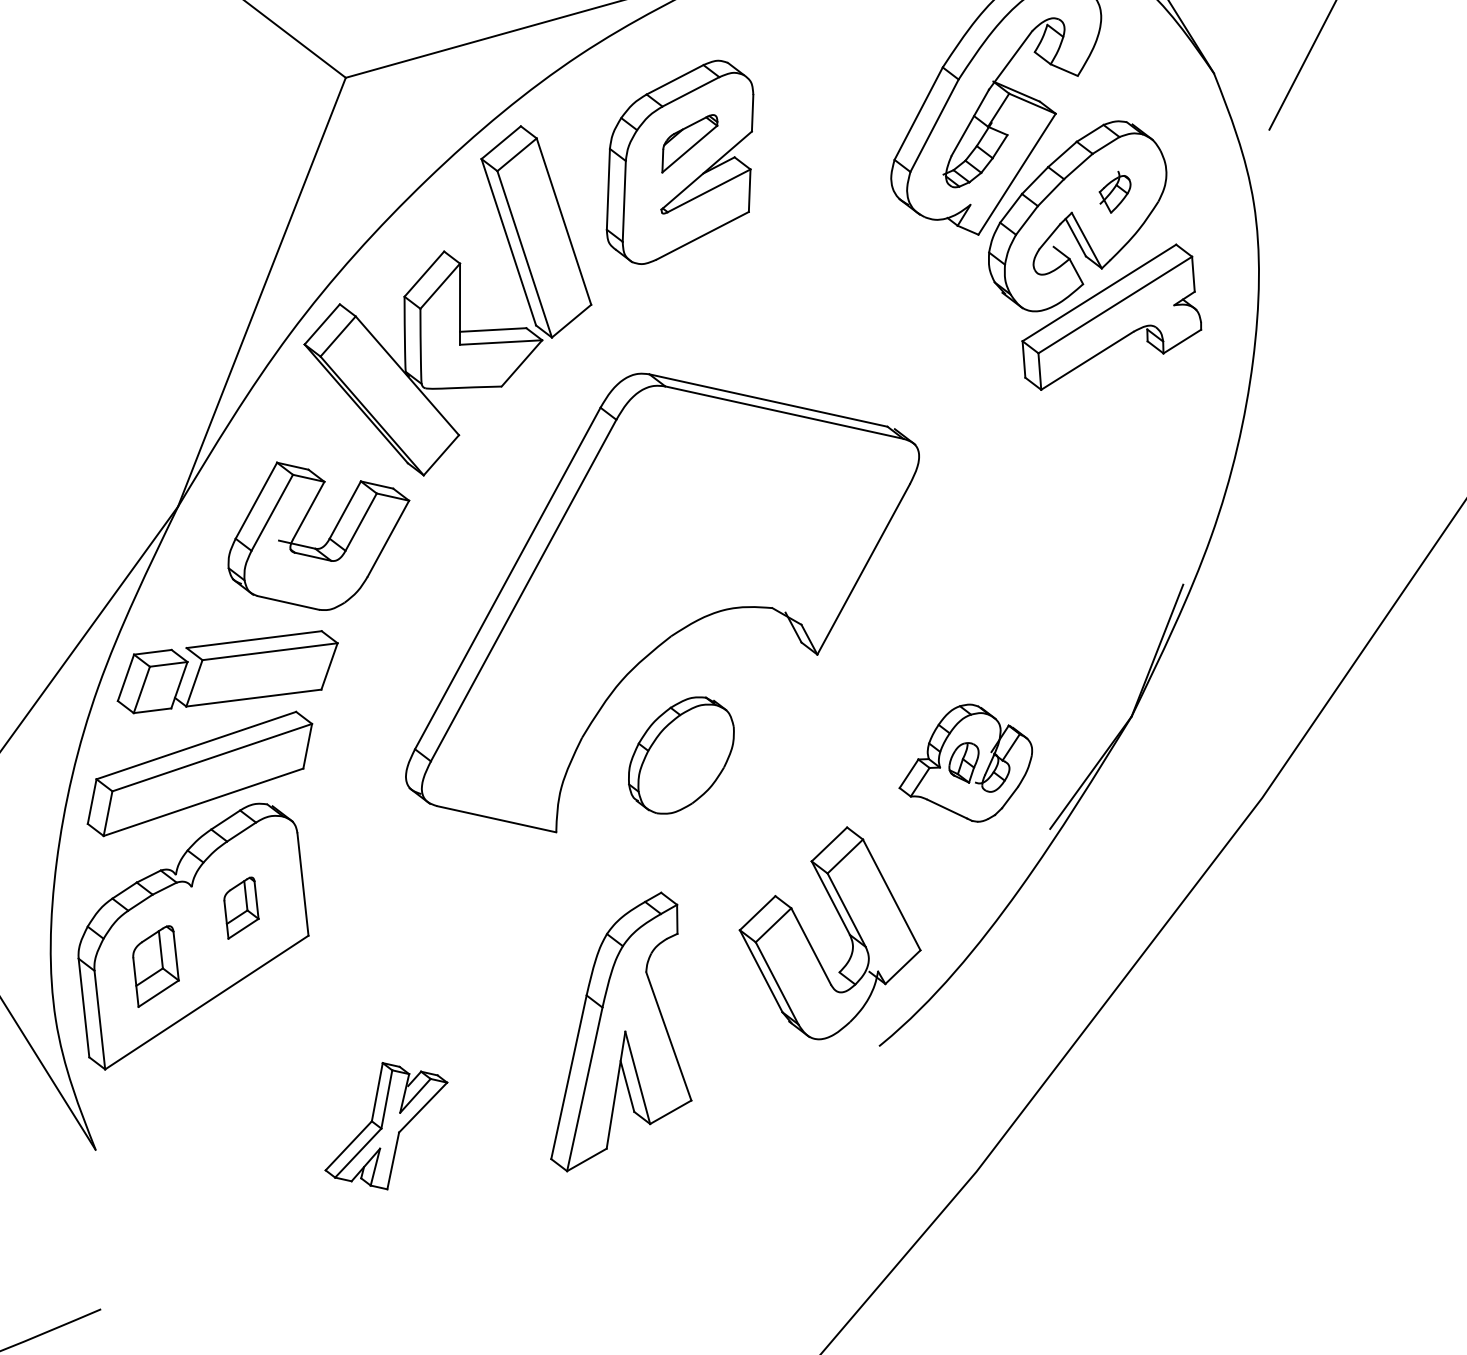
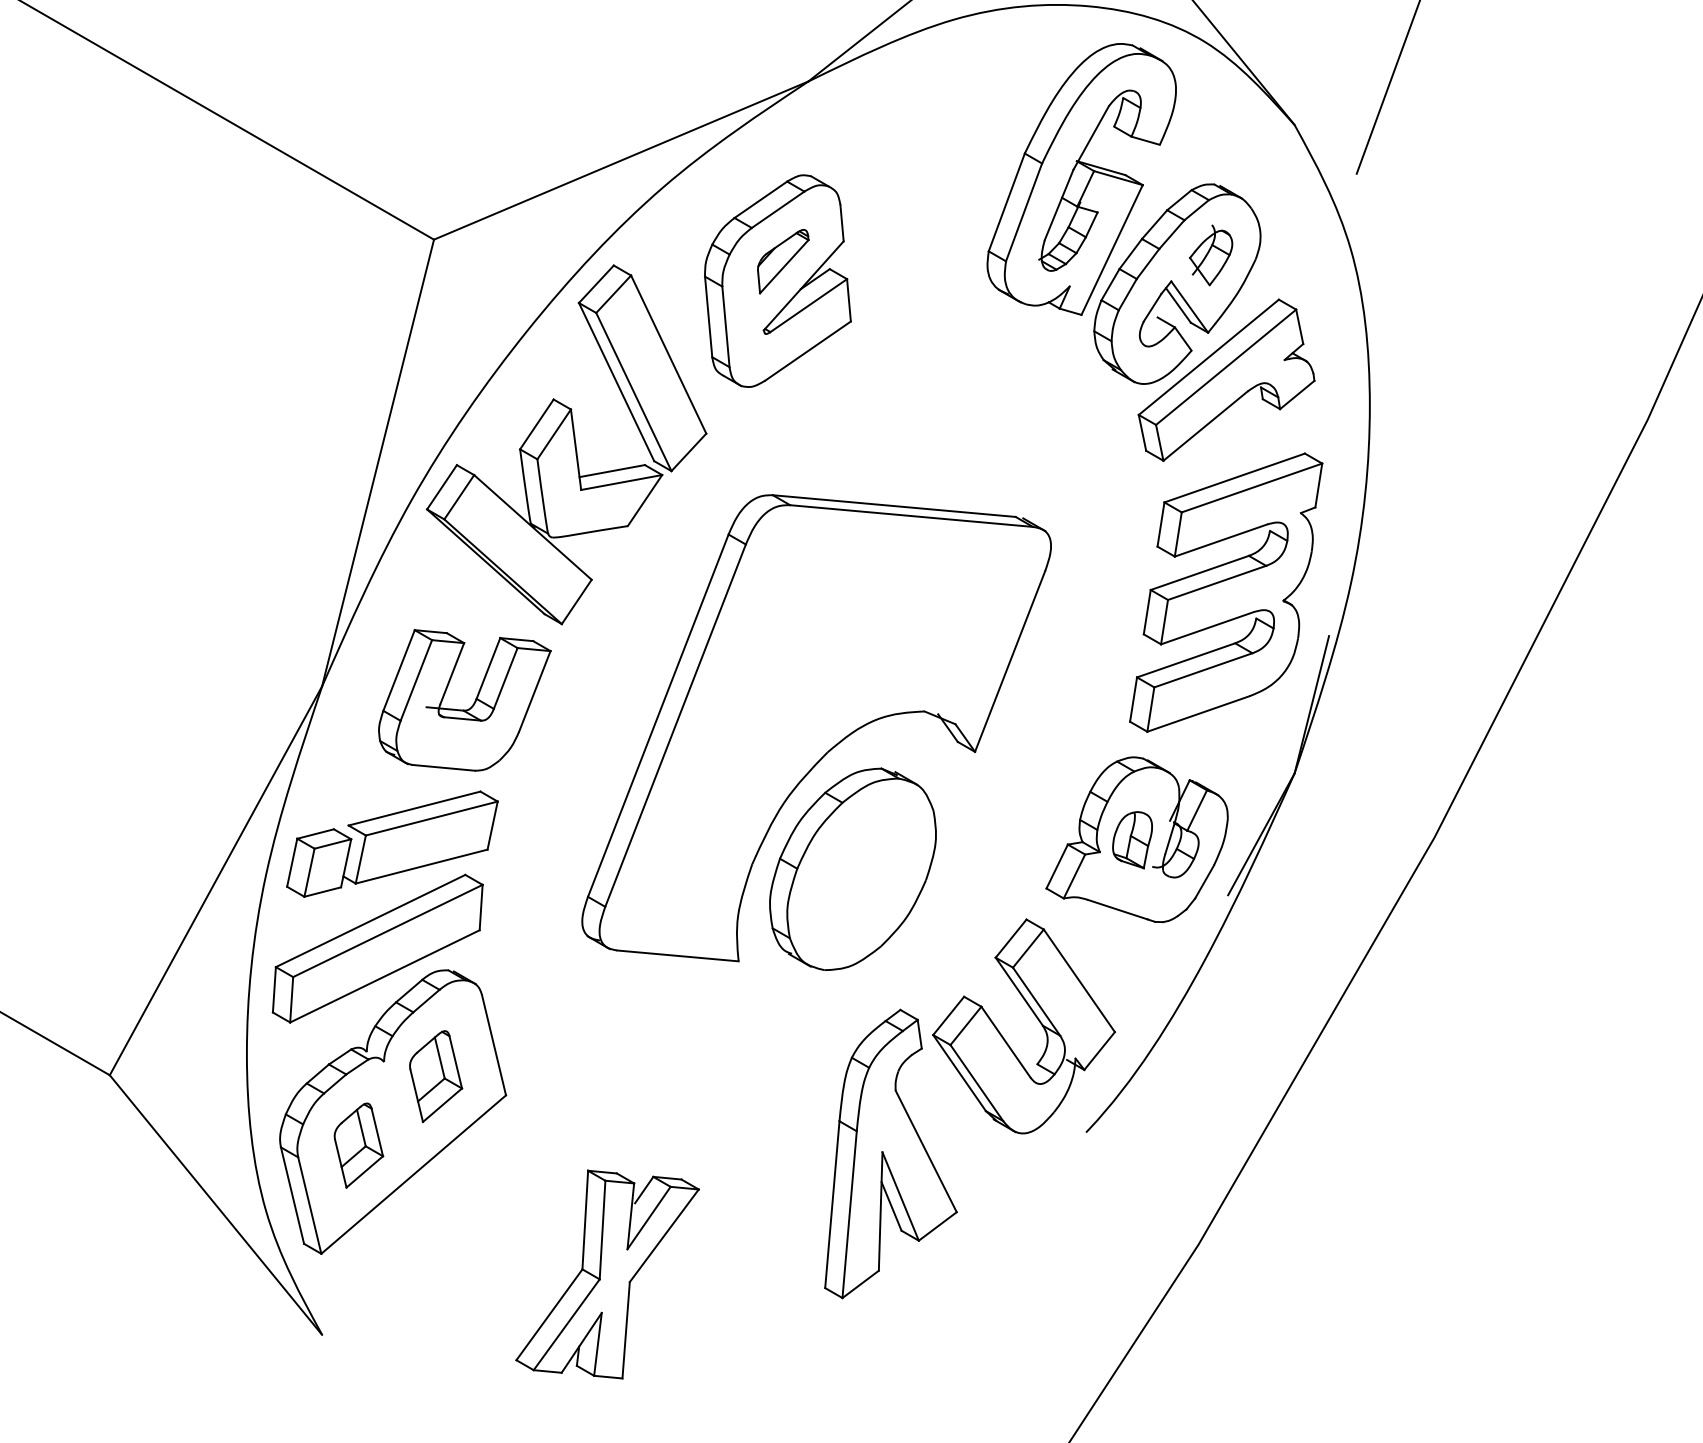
part: (1114, 192) -> (1211, 255), size x1.43
part: (1087, 528) -> (1226, 592), added
part: (681, 754) -> (852, 868), size x1.67
part: (966, 762) -> (1136, 839), size x1.43
part: (241, 908) -> (436, 1076), size x1.43
part: (633, 1033) -> (890, 1153), moved
part: (386, 1126) -> (607, 1274), size x1.67

